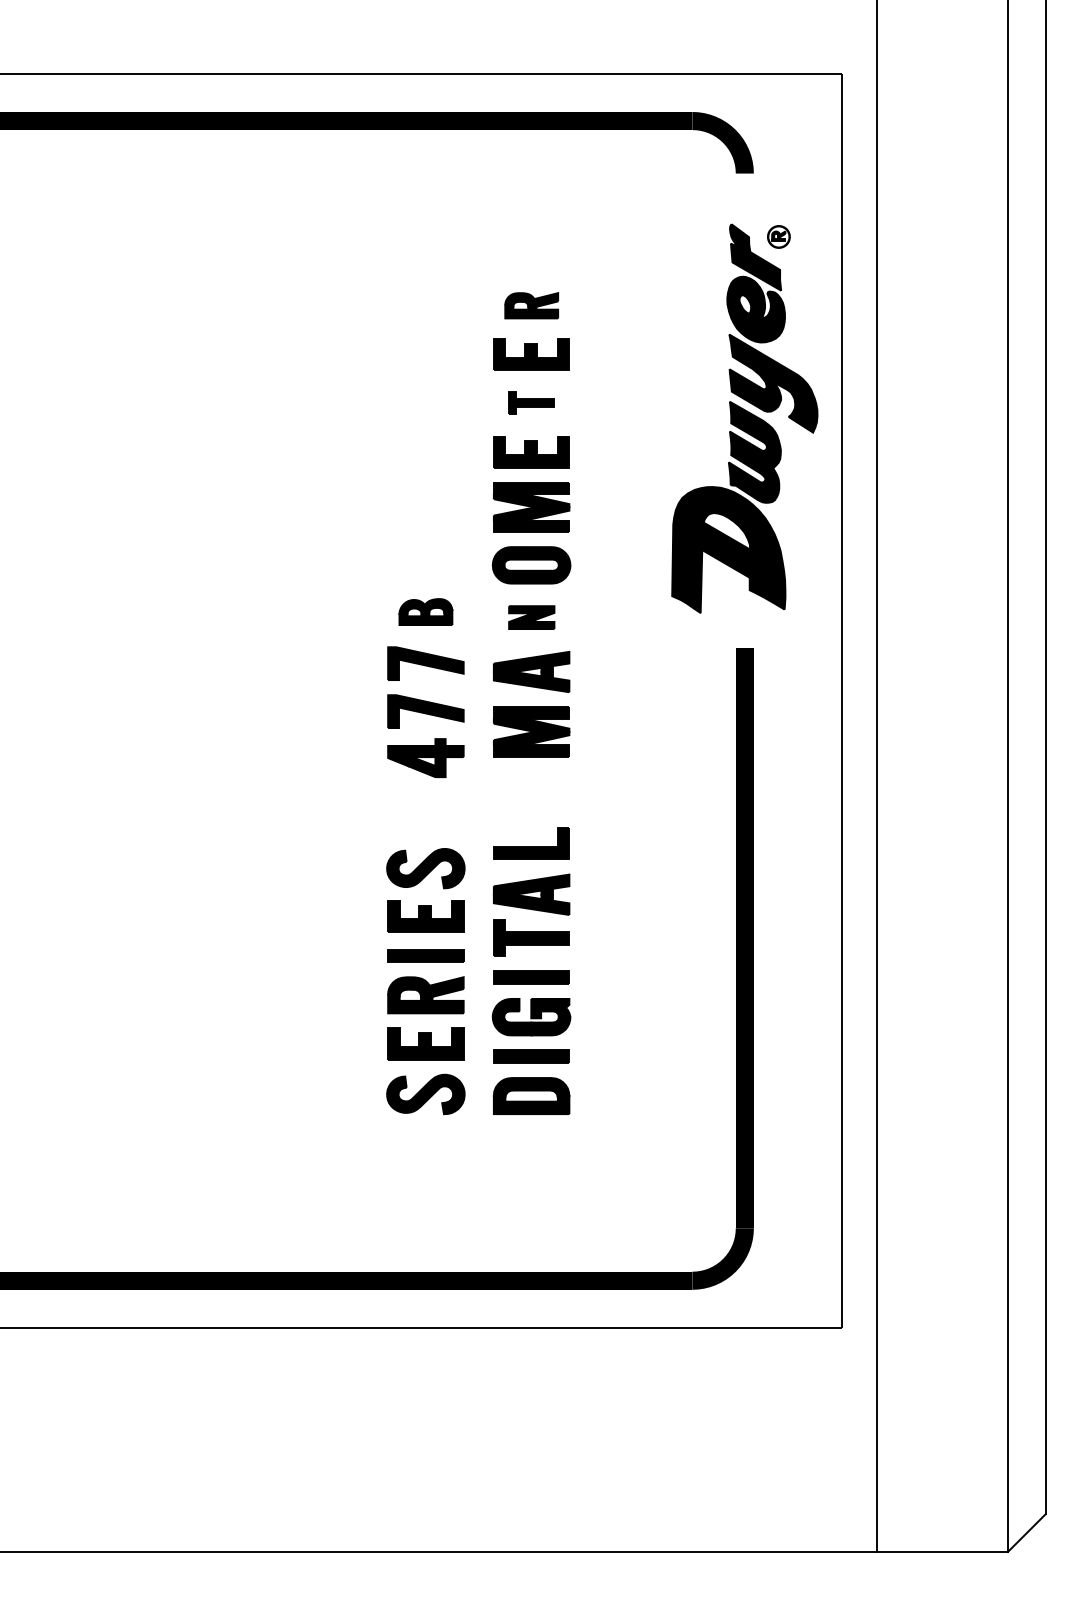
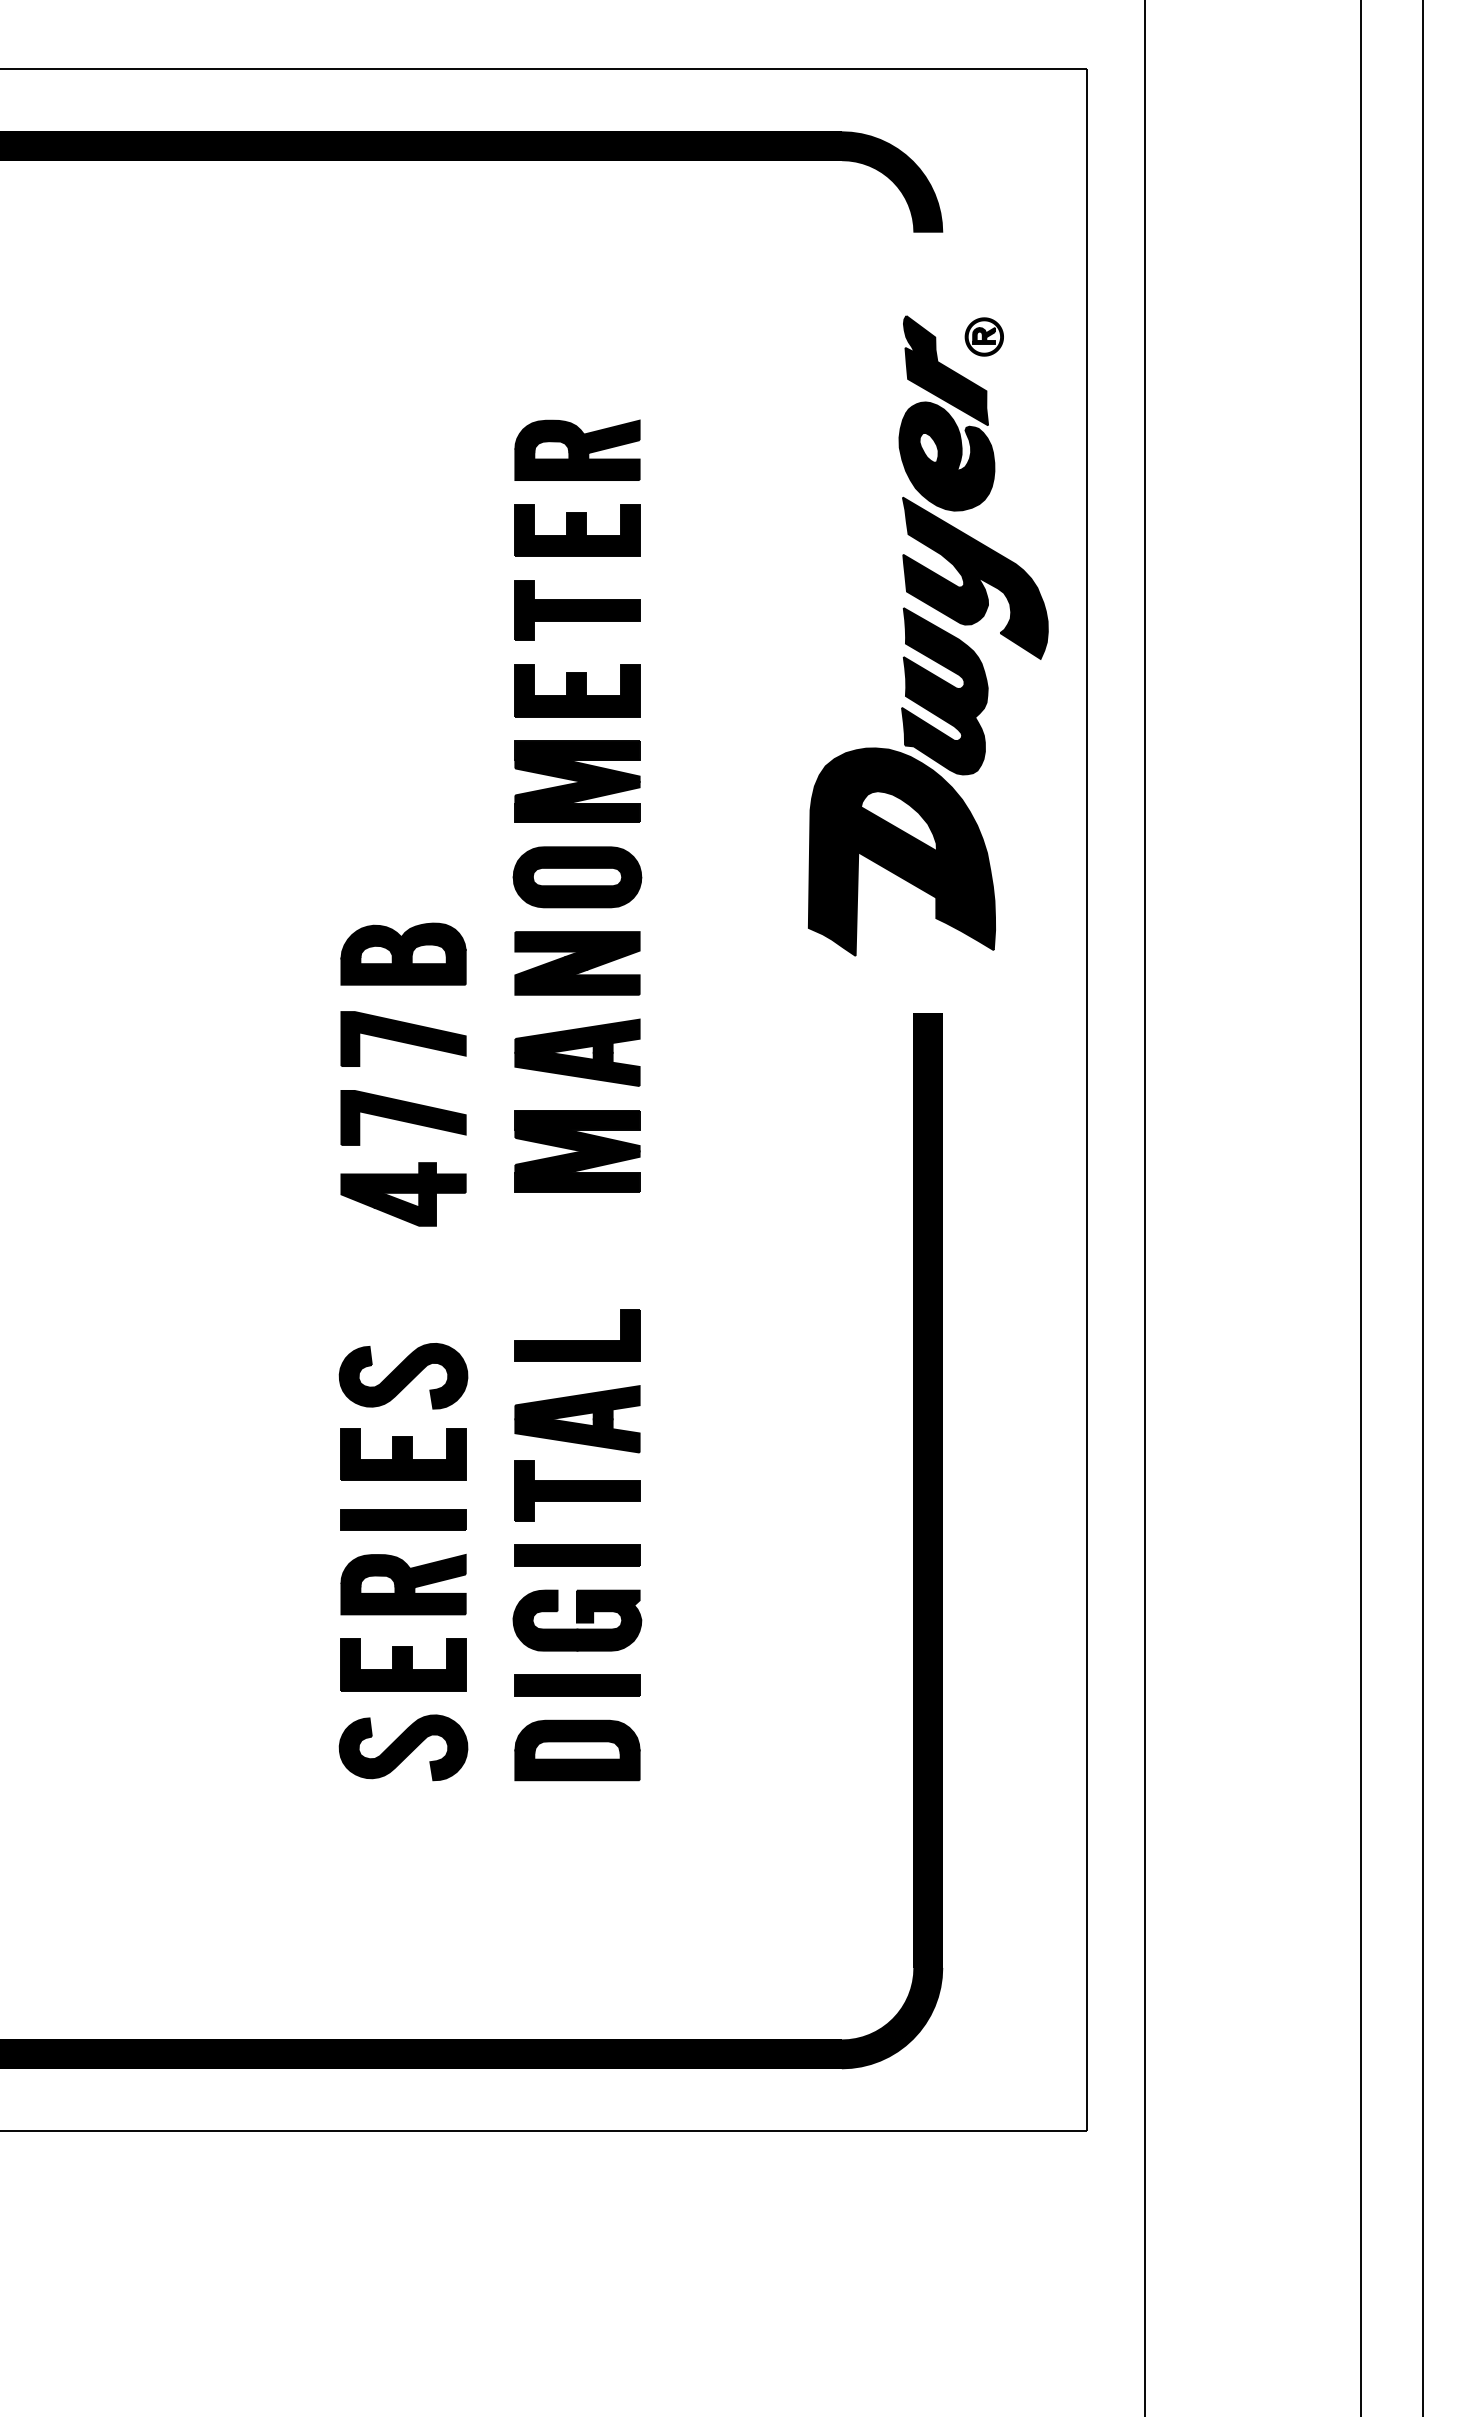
part: (531, 305) -> (577, 449), size x1.43
part: (531, 402) -> (577, 609), size x1.67
part: (425, 611) -> (402, 953), size x1.43
part: (531, 617) -> (577, 963), size x1.67

